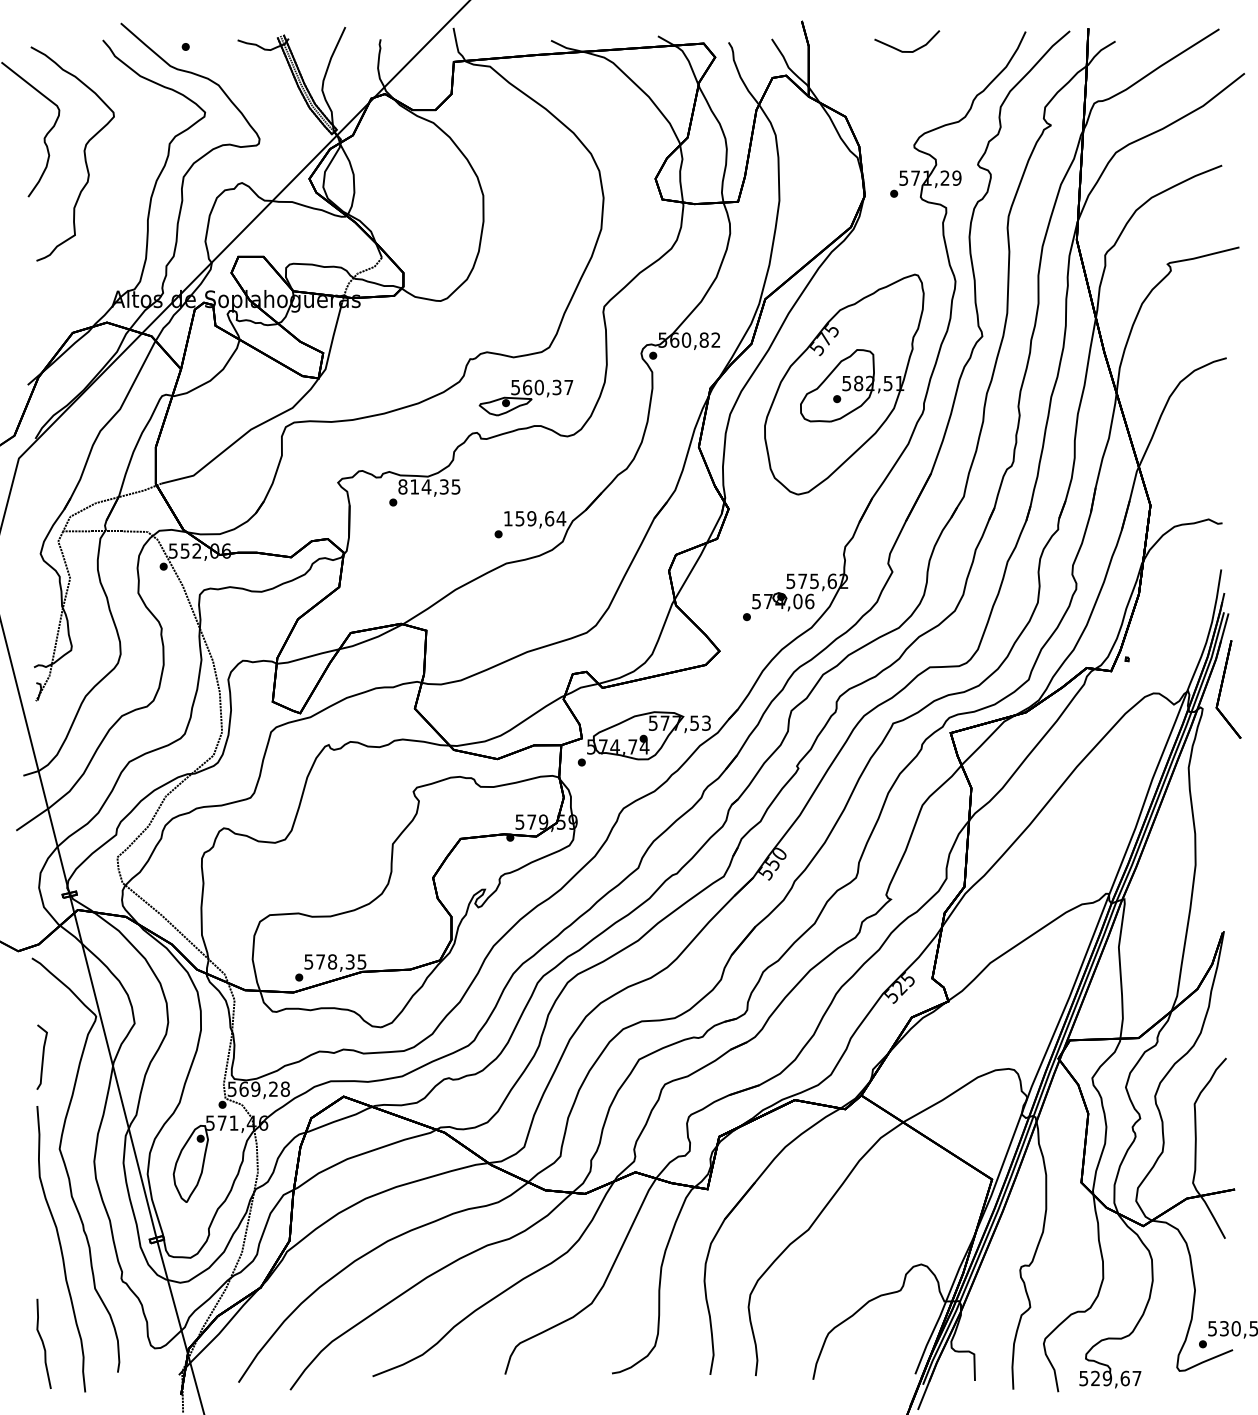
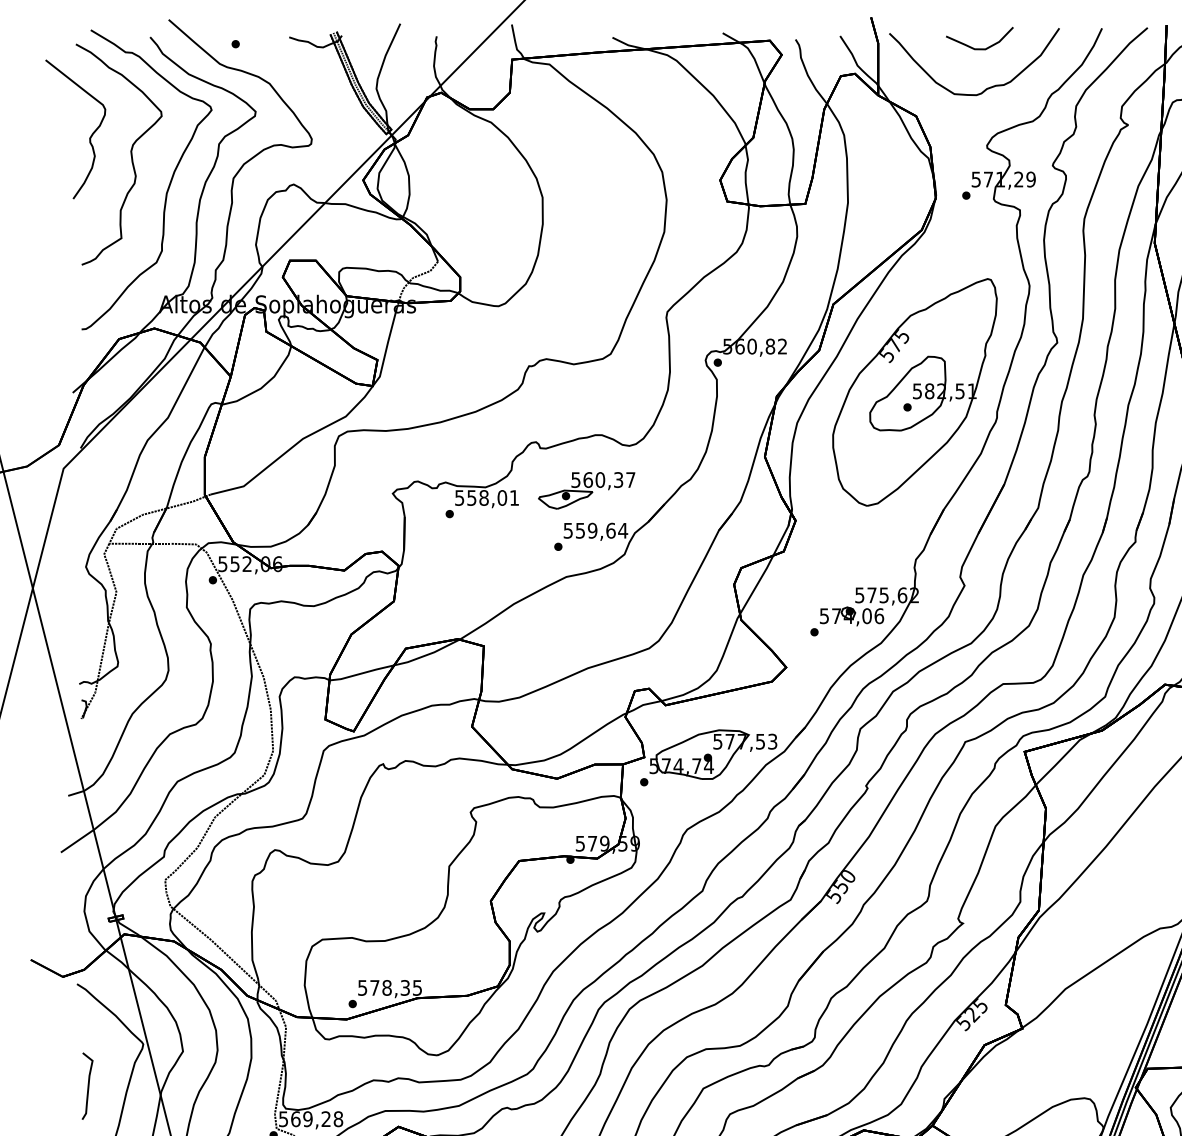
part: (913, 89) -> (986, 88), added
part: (119, 186) -> (167, 188), added
part: (525, 397) -> (586, 490), moved
text: (429, 486) -> (487, 497), 814,35 -> 558,01
text: (507, 518) -> (567, 530), 159,64 -> 559,64

